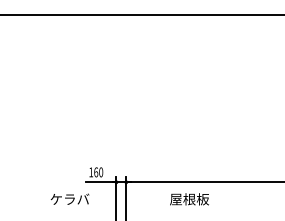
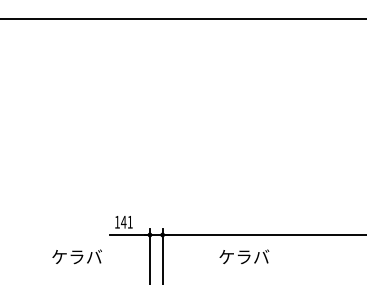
text: (98, 171) -> (126, 221), 160 -> 141
text: (69, 198) -> (76, 256), moved
text: (189, 198) -> (244, 256), 屋根板 -> ケラバ

